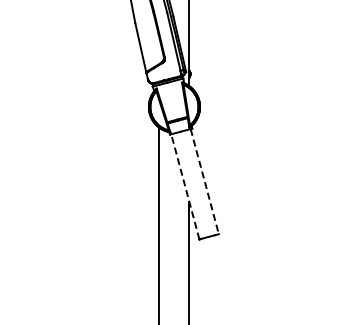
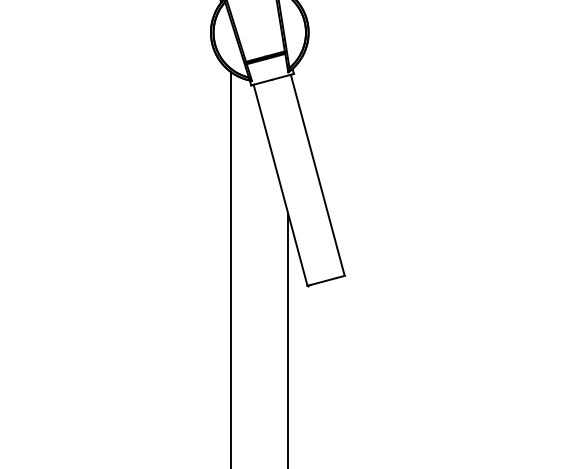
line: (204, 182) -> (317, 177), dashed -> solid
line: (185, 186) -> (280, 184), dashed -> solid

